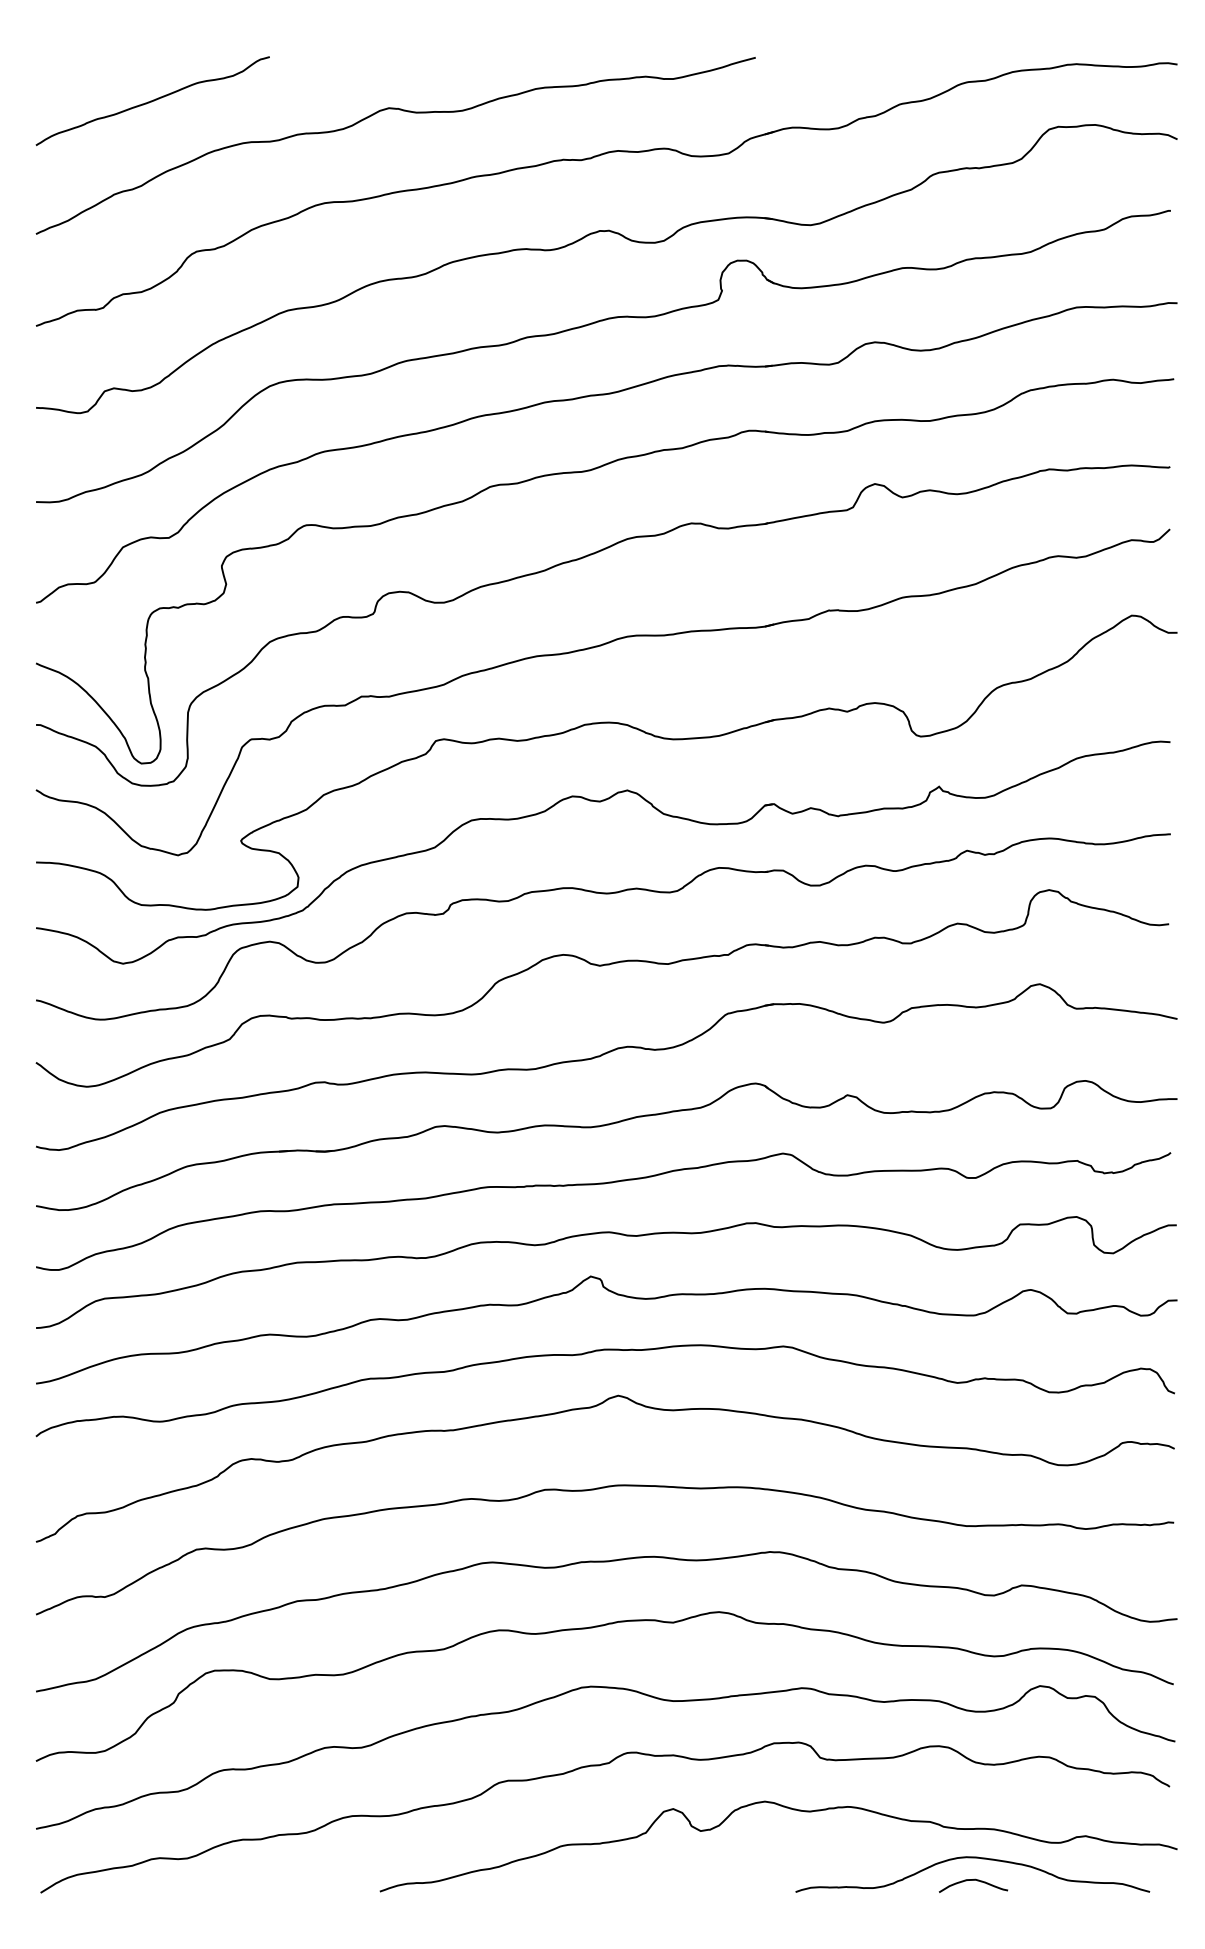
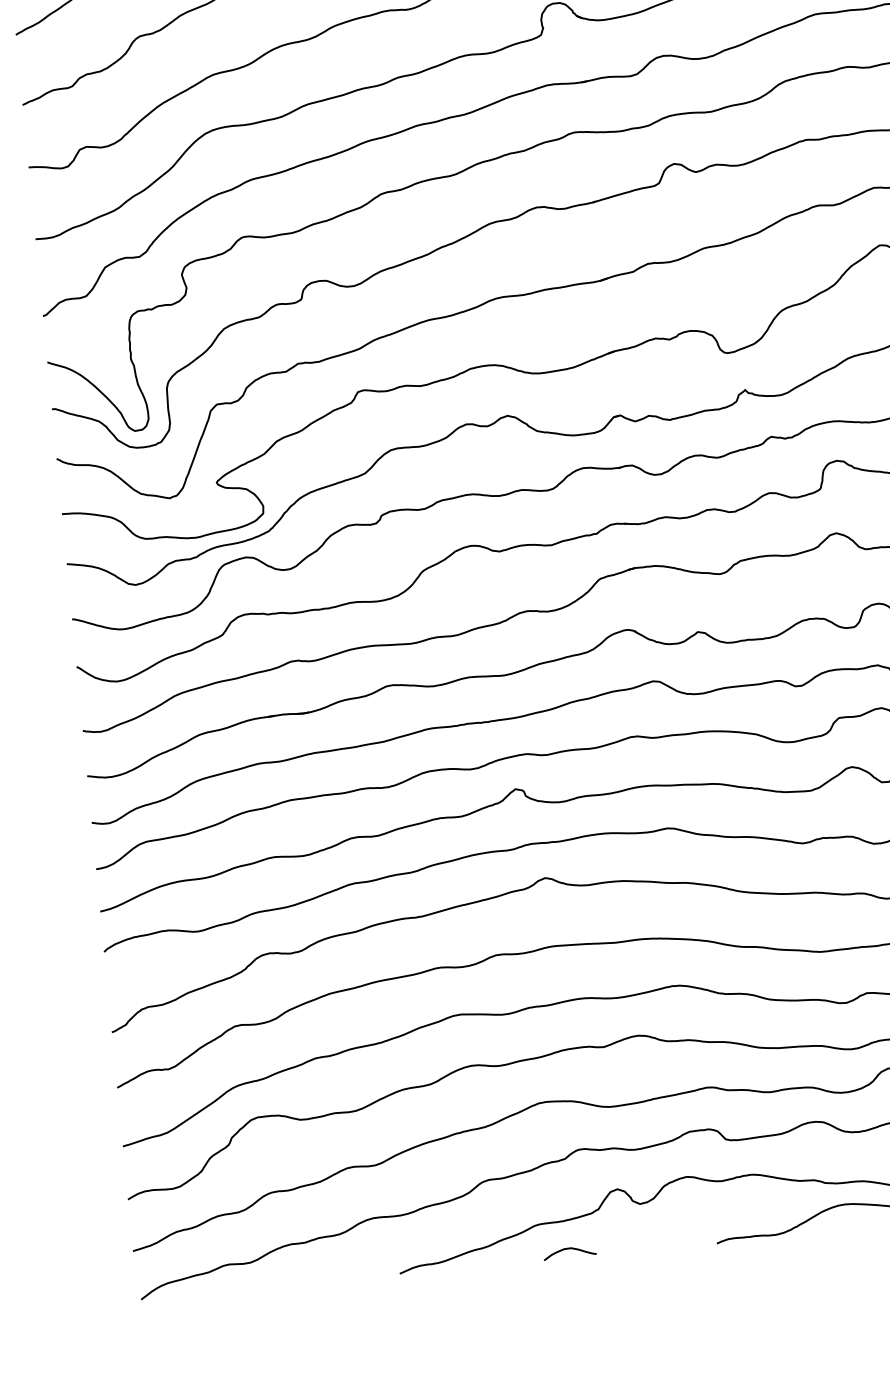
curve: (973, 1880) -> (569, 1248), moved

